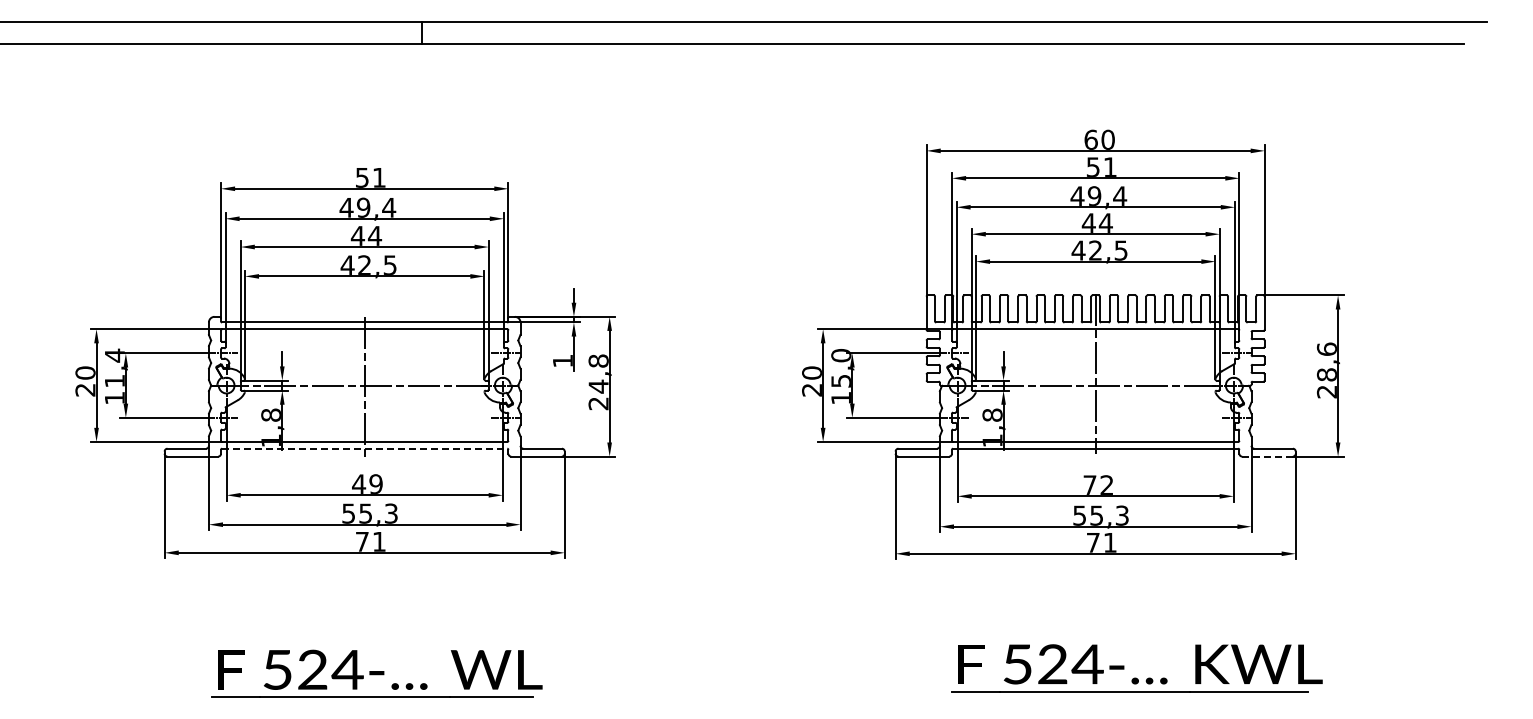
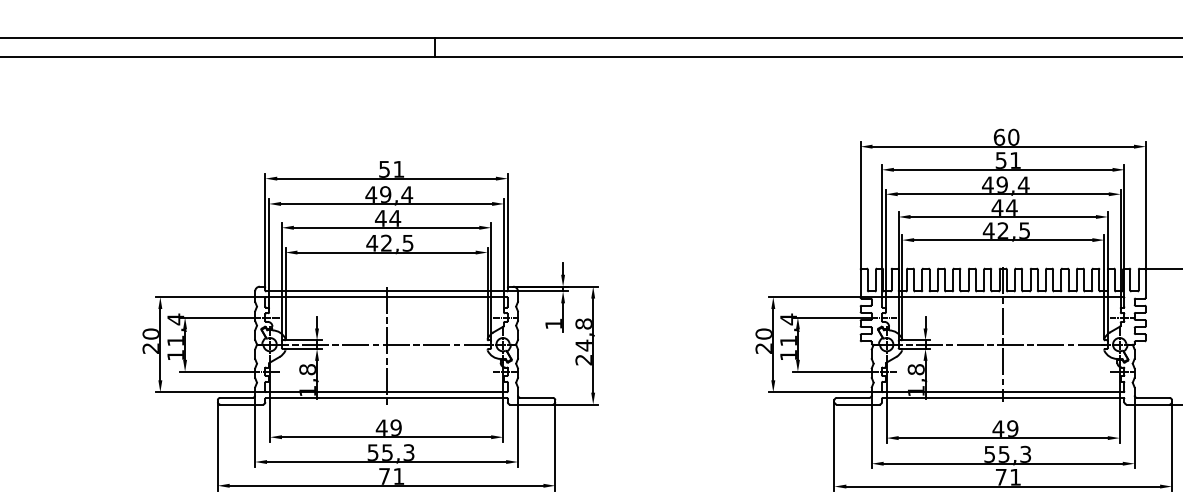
text: (841, 367) -> (788, 329), 15,0 -> 11,4
line: (364, 448) -> (386, 397), dashed -> solid
line: (1268, 456) -> (1149, 404), dashed -> solid
text: (1097, 484) -> (1004, 428), 72 -> 49

